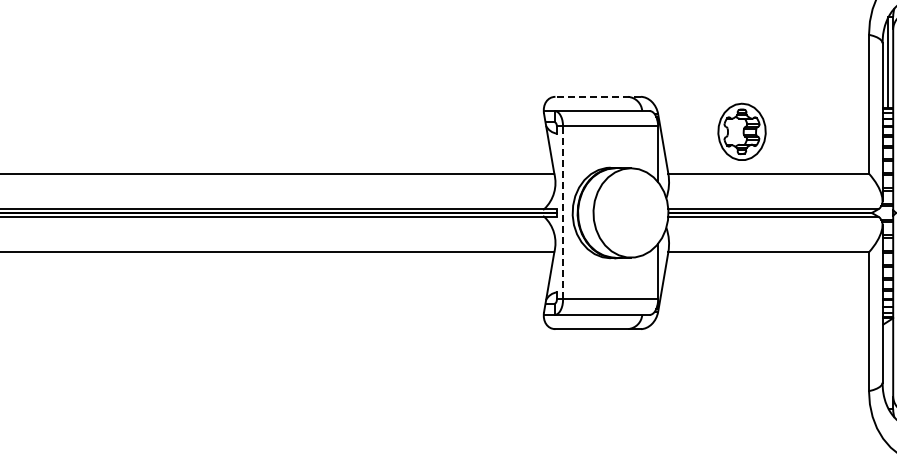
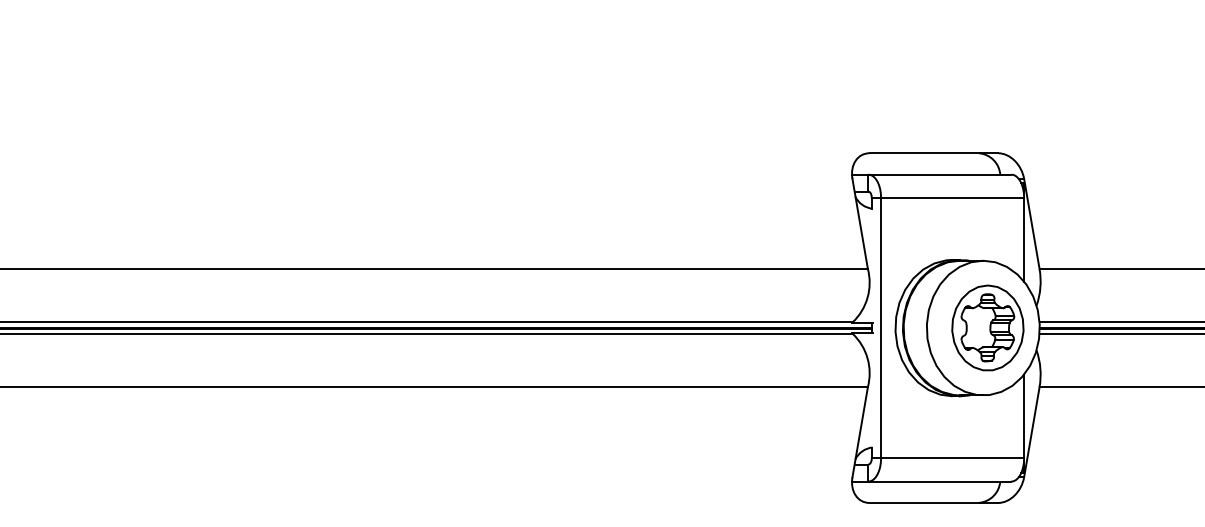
line: (598, 96) -> (934, 152), dashed -> solid
part: (741, 131) -> (987, 327), moved
line: (563, 212) -> (881, 327), dashed -> solid

